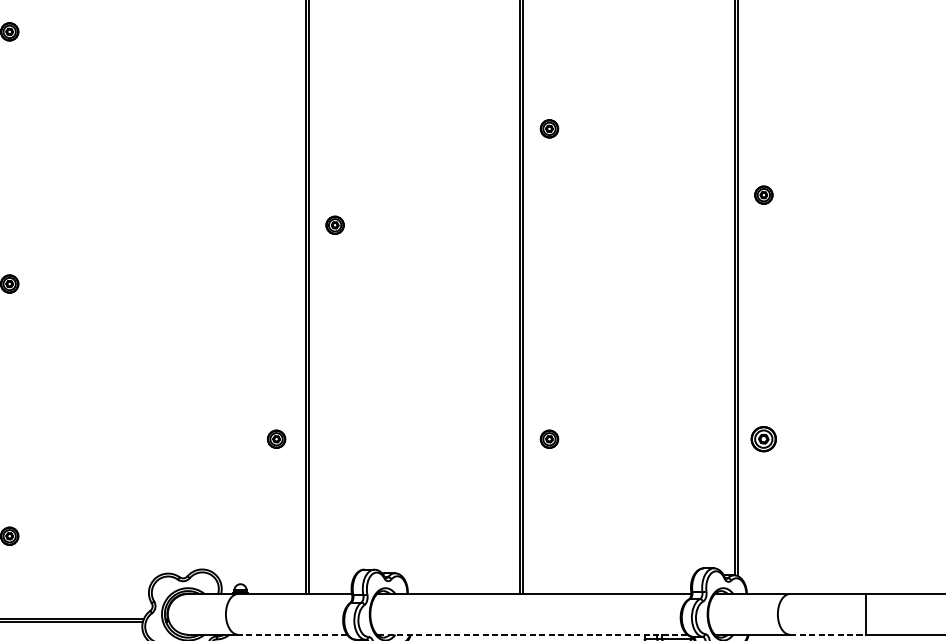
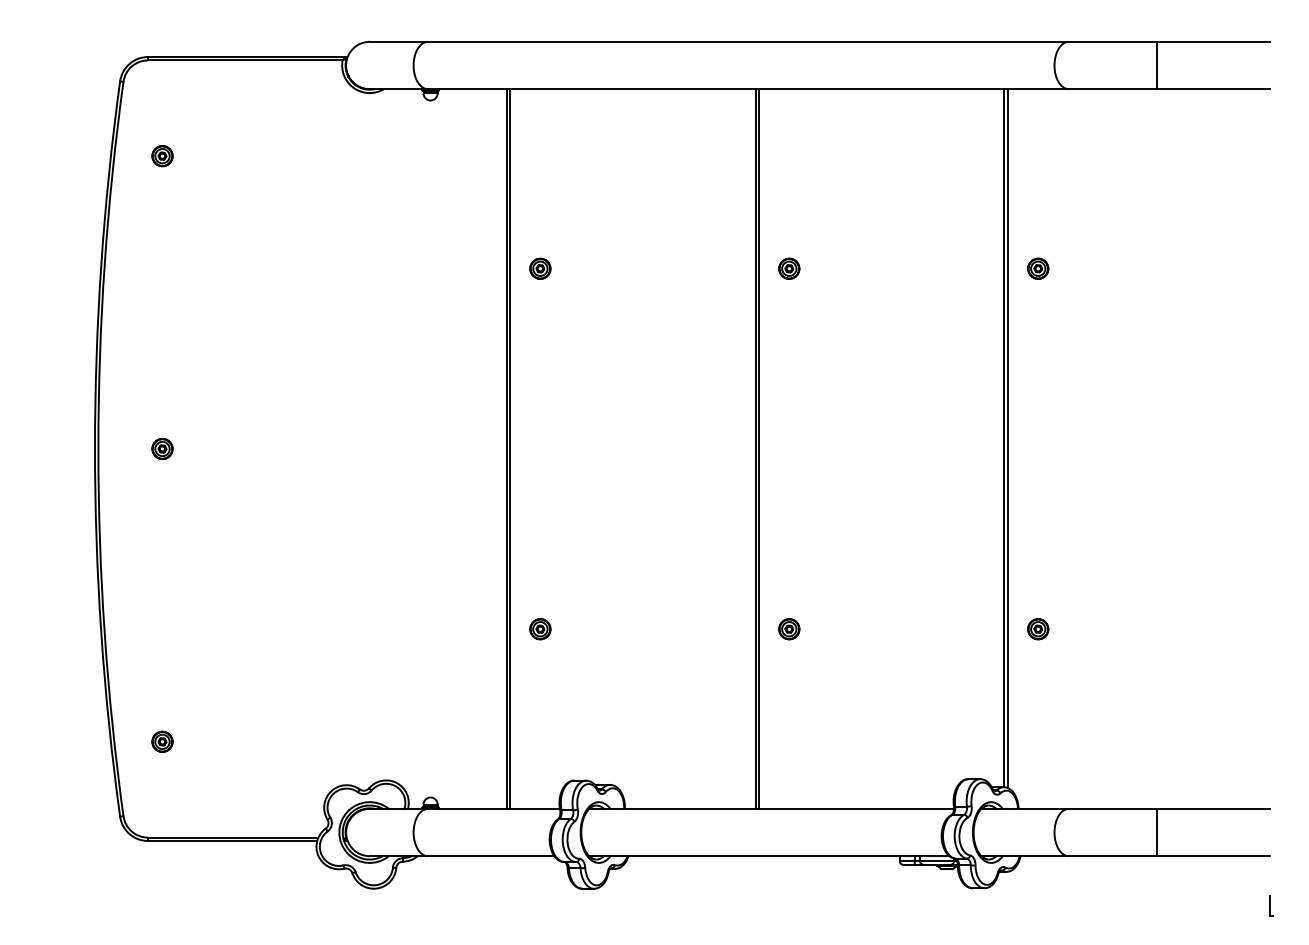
part: (764, 194) -> (1038, 268), moved
part: (335, 225) -> (540, 268), moved
part: (276, 439) -> (540, 629), moved
part: (764, 439) -> (1038, 629), size x0.71
line: (292, 635) -> (490, 856), dashed -> solid
line: (531, 635) -> (768, 856), dashed -> solid
line: (828, 635) -> (1113, 856), dashed -> solid

